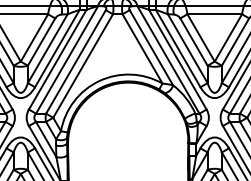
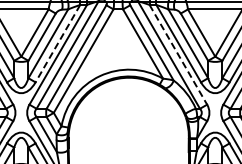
line: (57, 48) -> (58, 43), solid -> dashed
line: (177, 59) -> (178, 54), solid -> dashed

